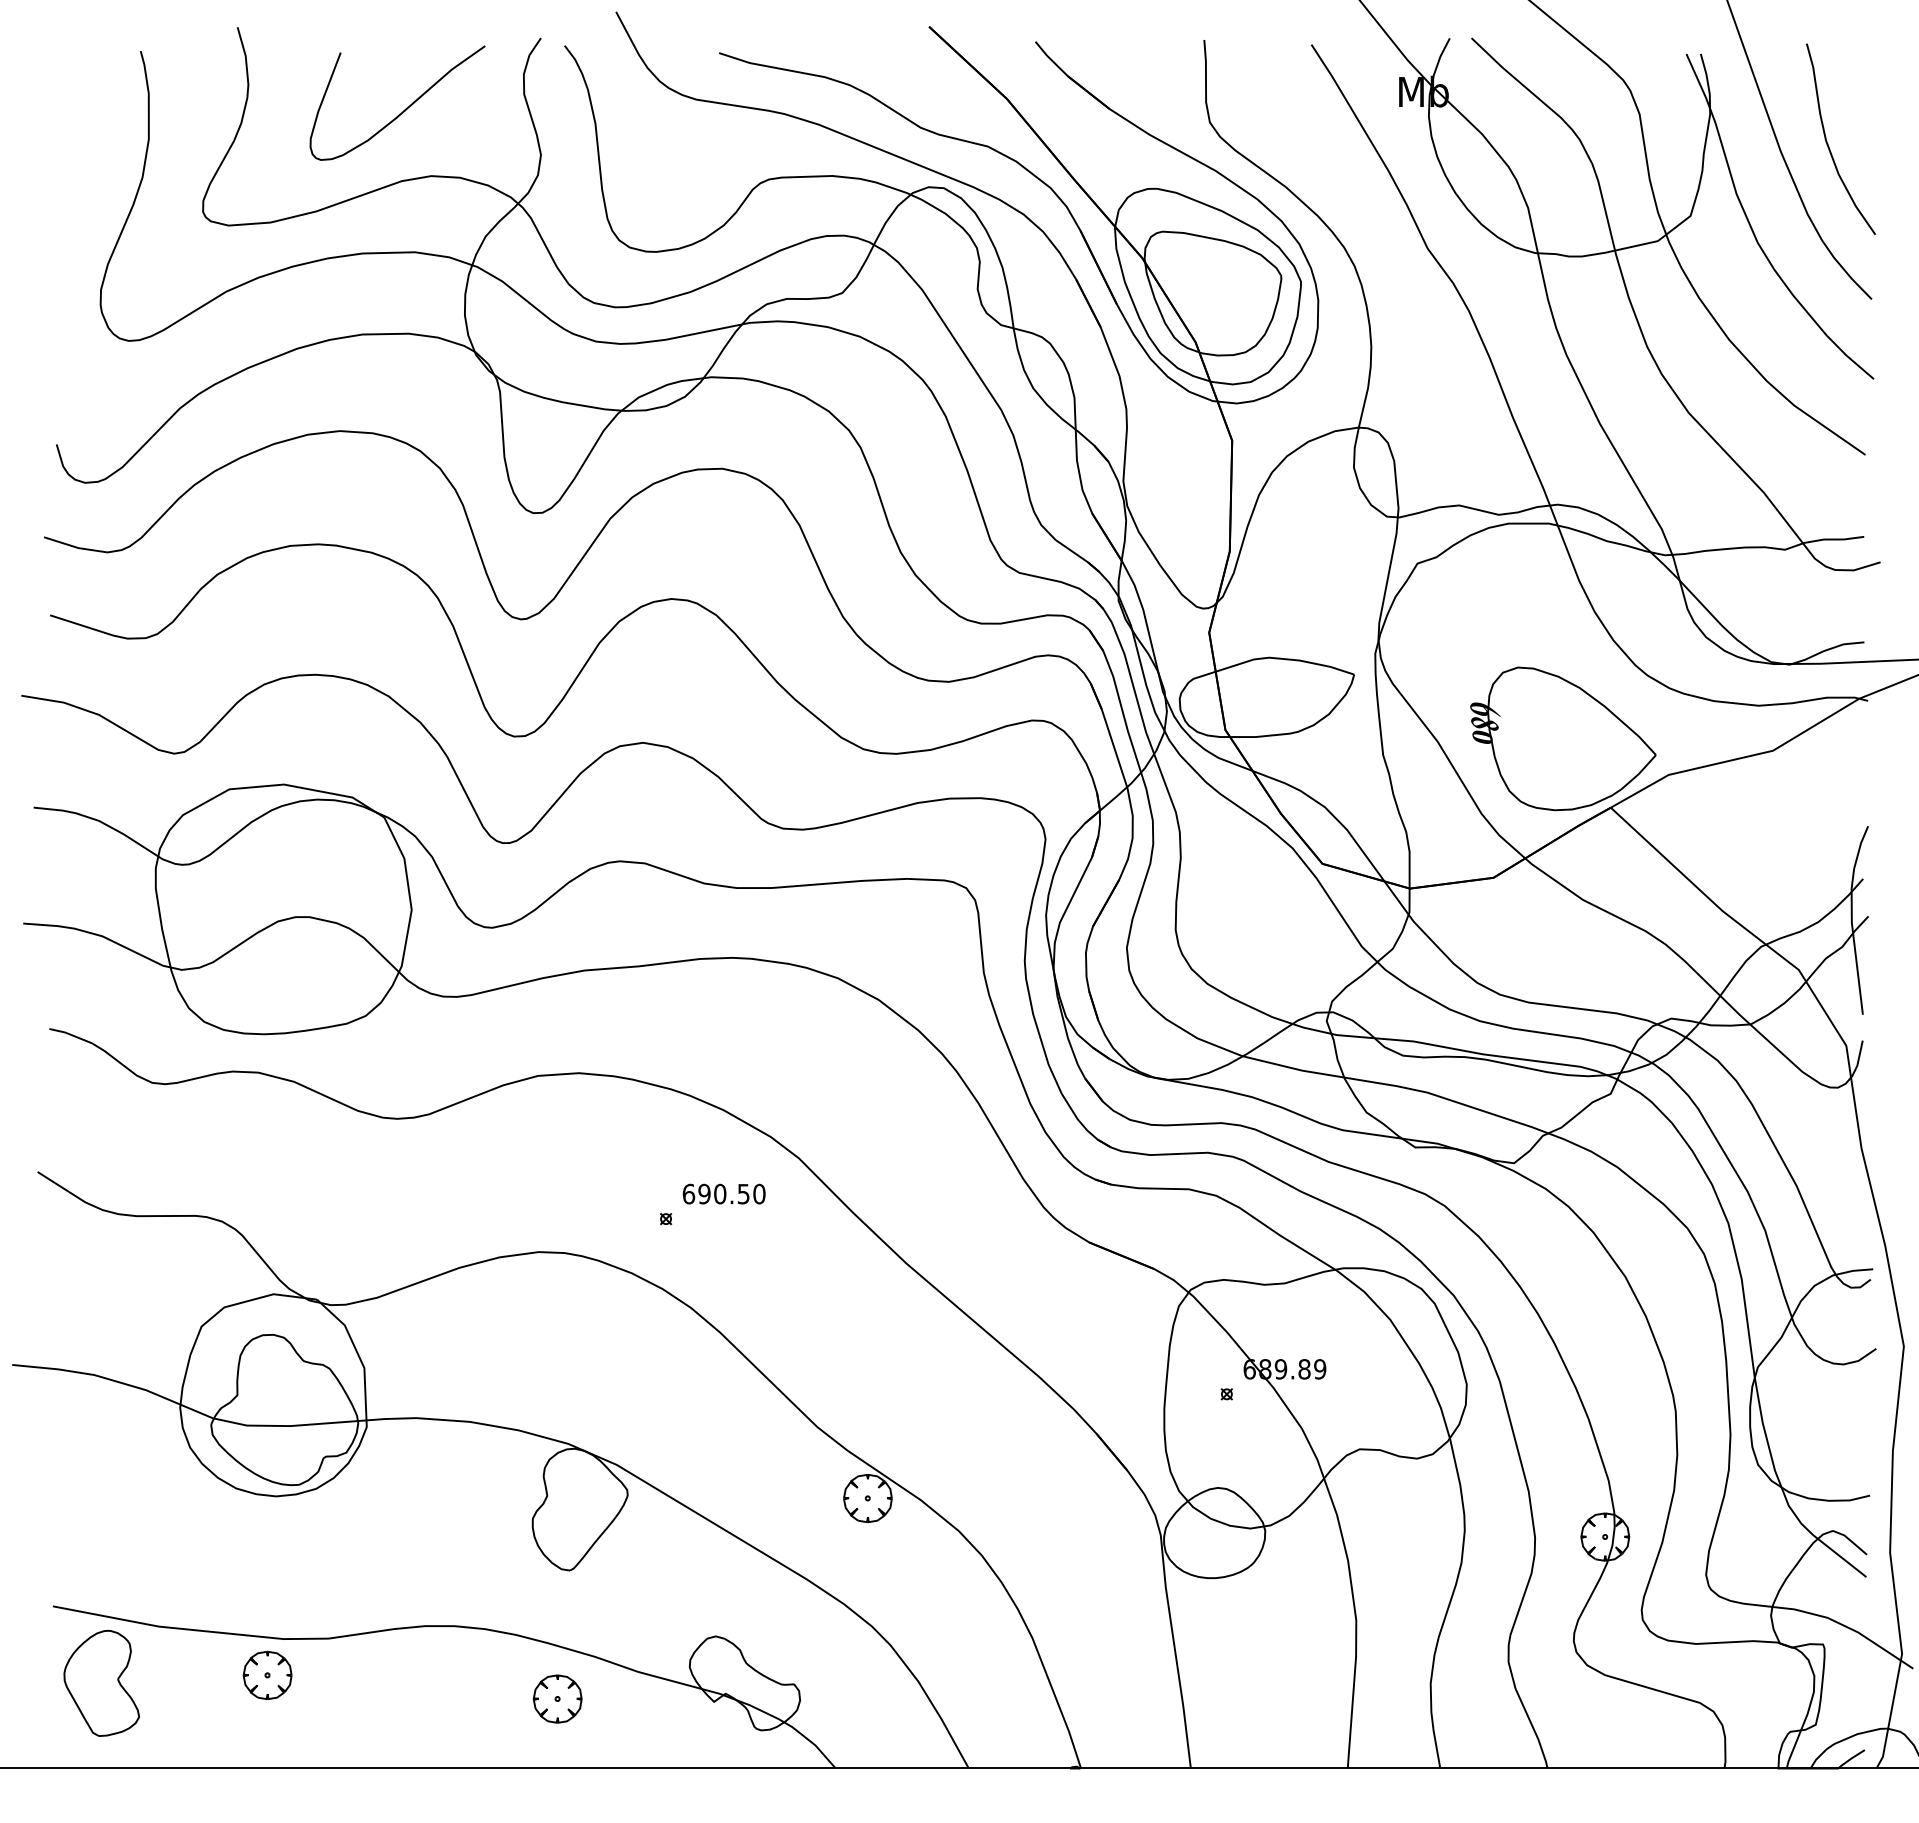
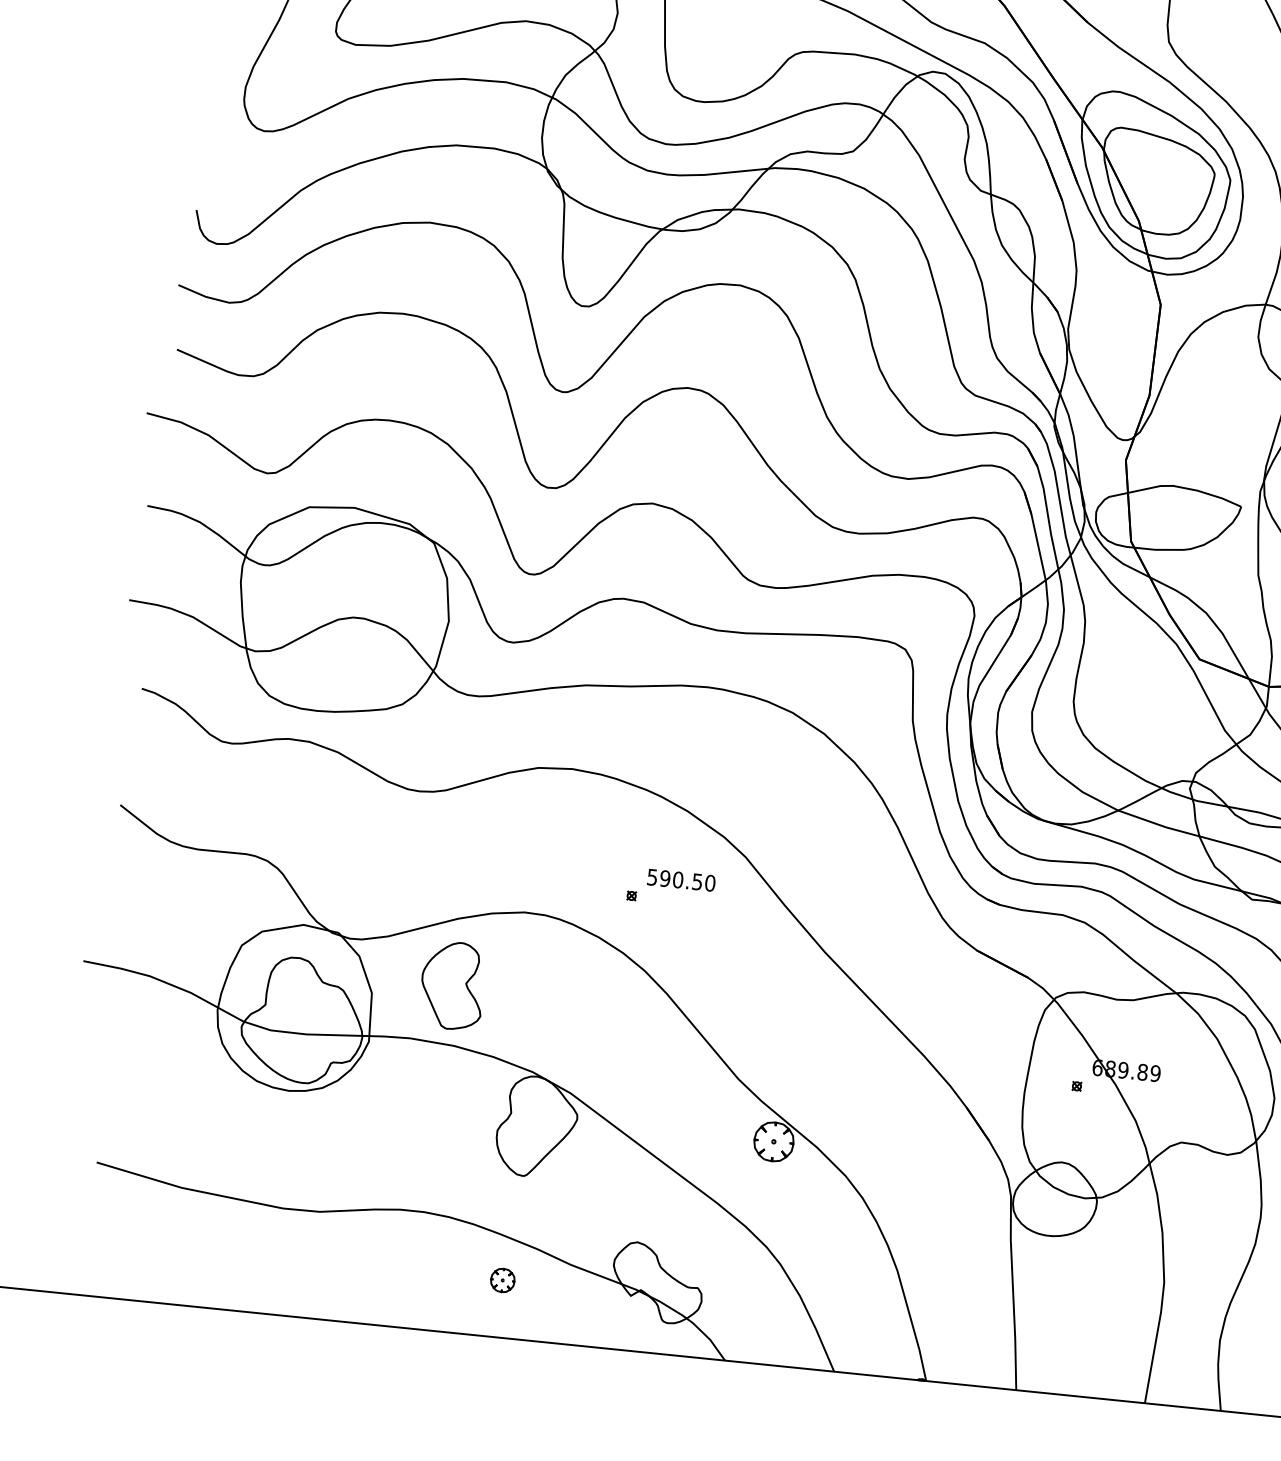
text: (688, 1193) -> (652, 876), 690.50 -> 590.50
part: (267, 1675) -> (266, 1237), removed
part: (101, 1682) -> (452, 984), moved
part: (557, 1698) -> (502, 1280), size x0.6

